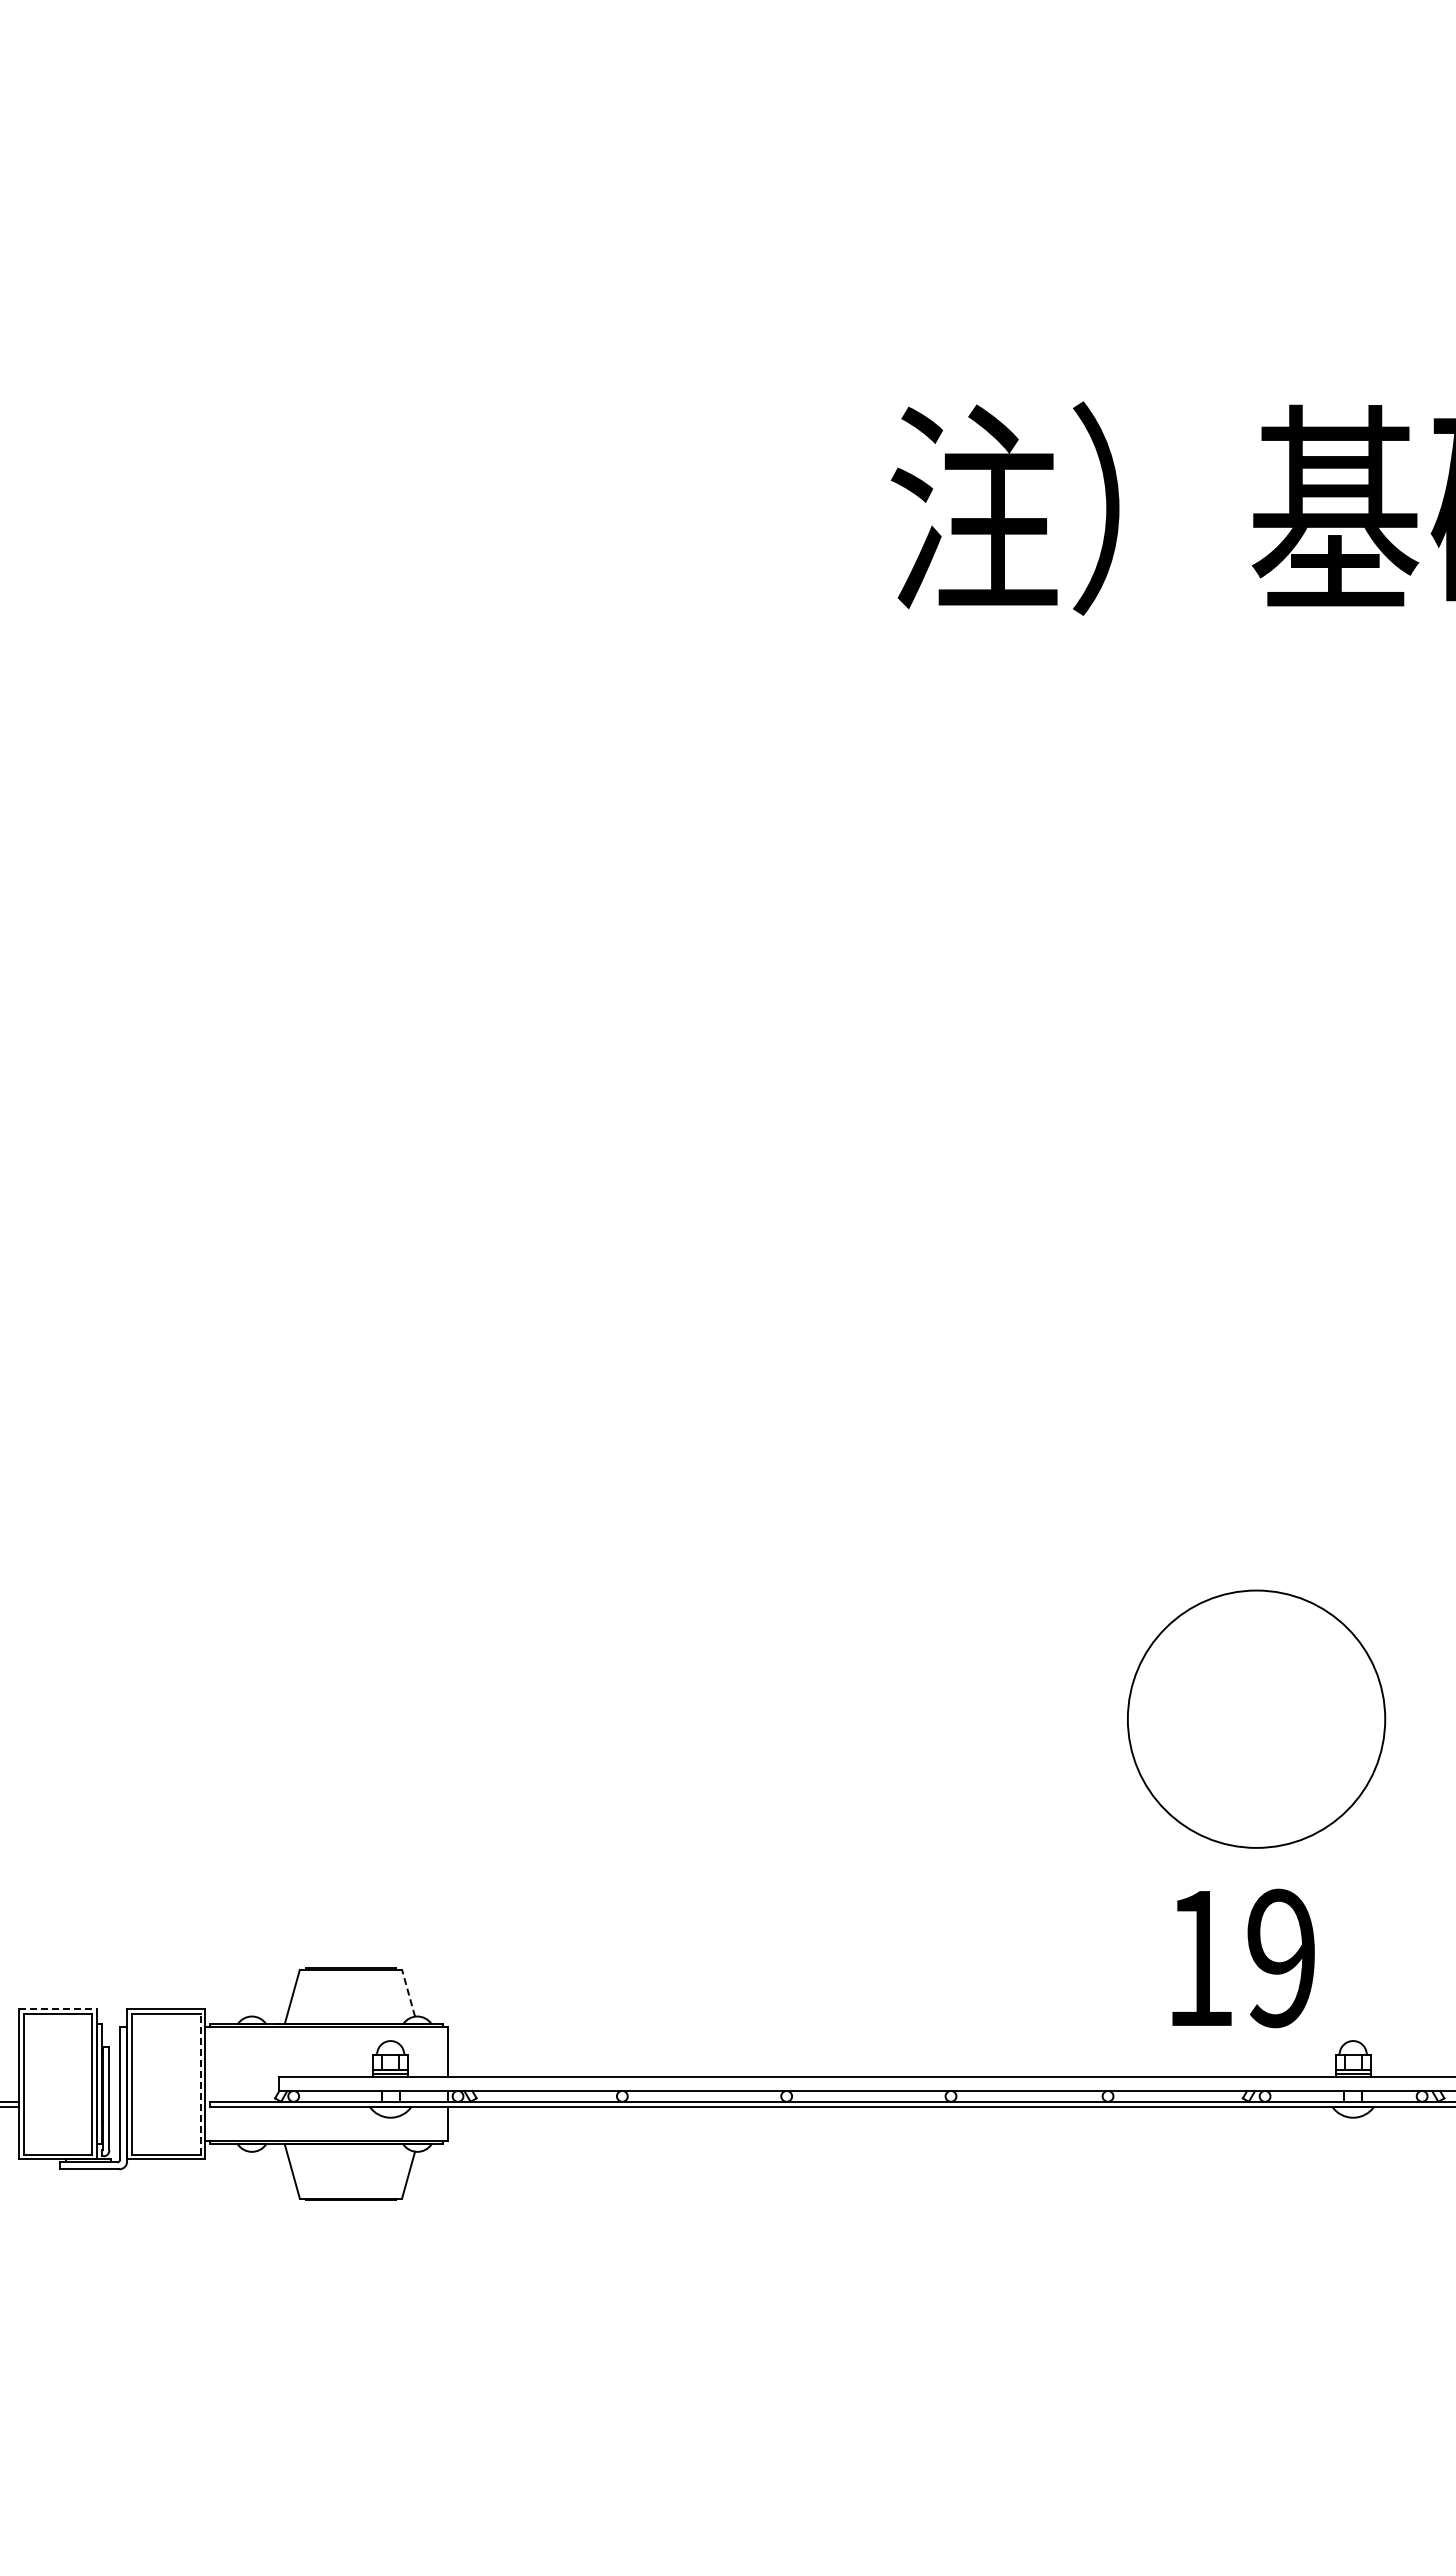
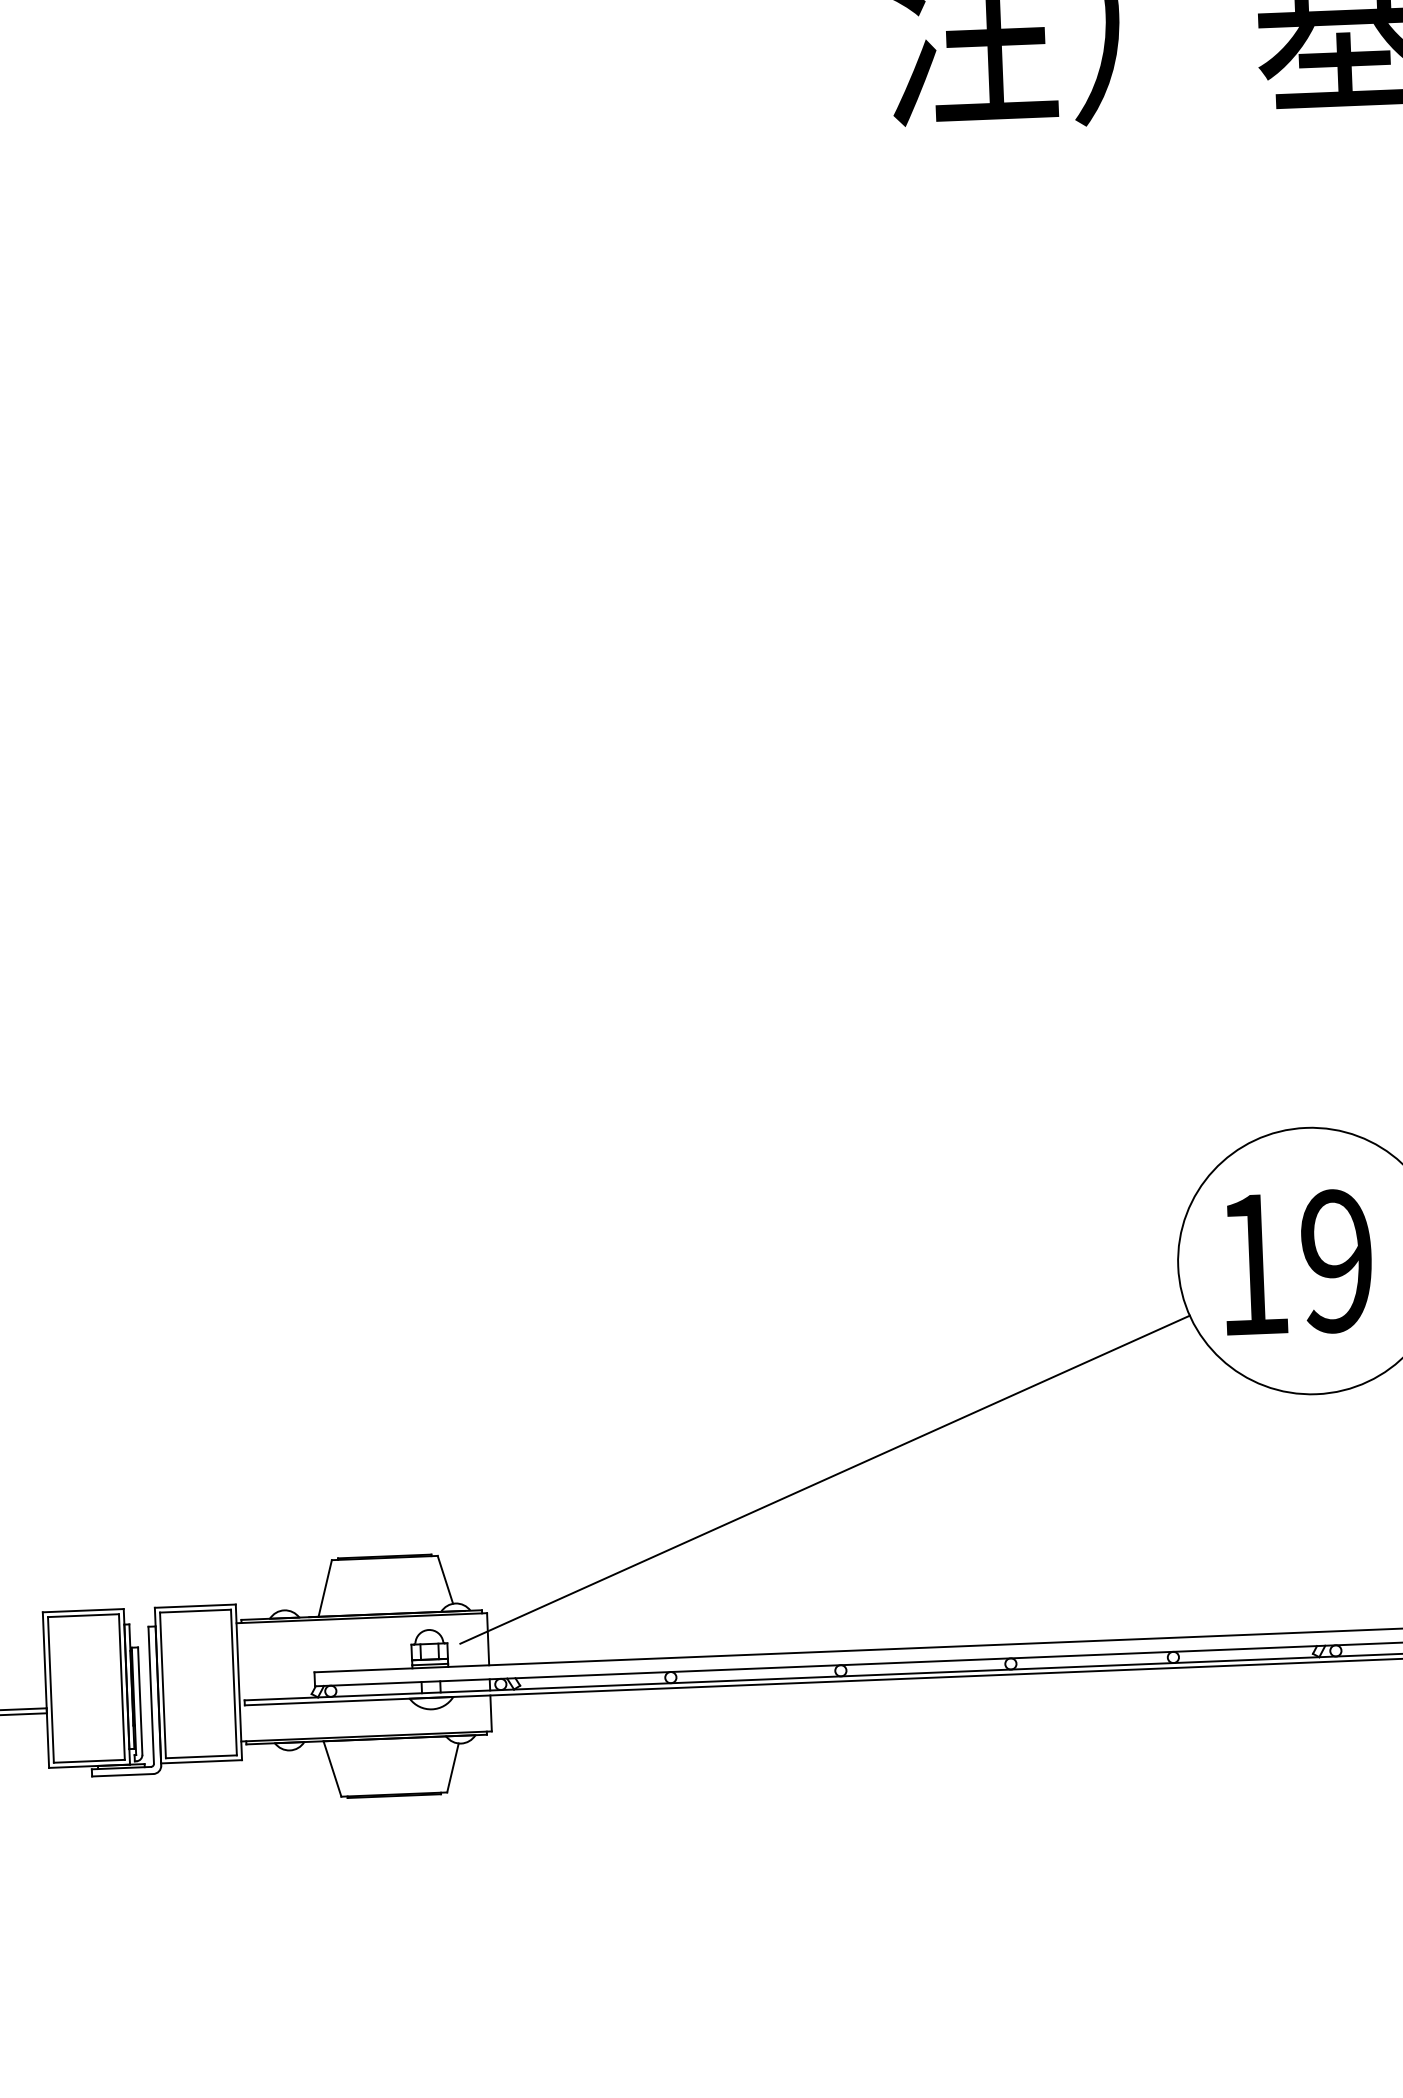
line: (778, 1911) -> (824, 1479), added
text: (1243, 1958) -> (1297, 1262), moved
line: (408, 1992) -> (445, 1579), dashed -> solid
line: (58, 2009) -> (83, 1611), dashed -> solid
line: (200, 2083) -> (233, 1681), dashed -> solid

